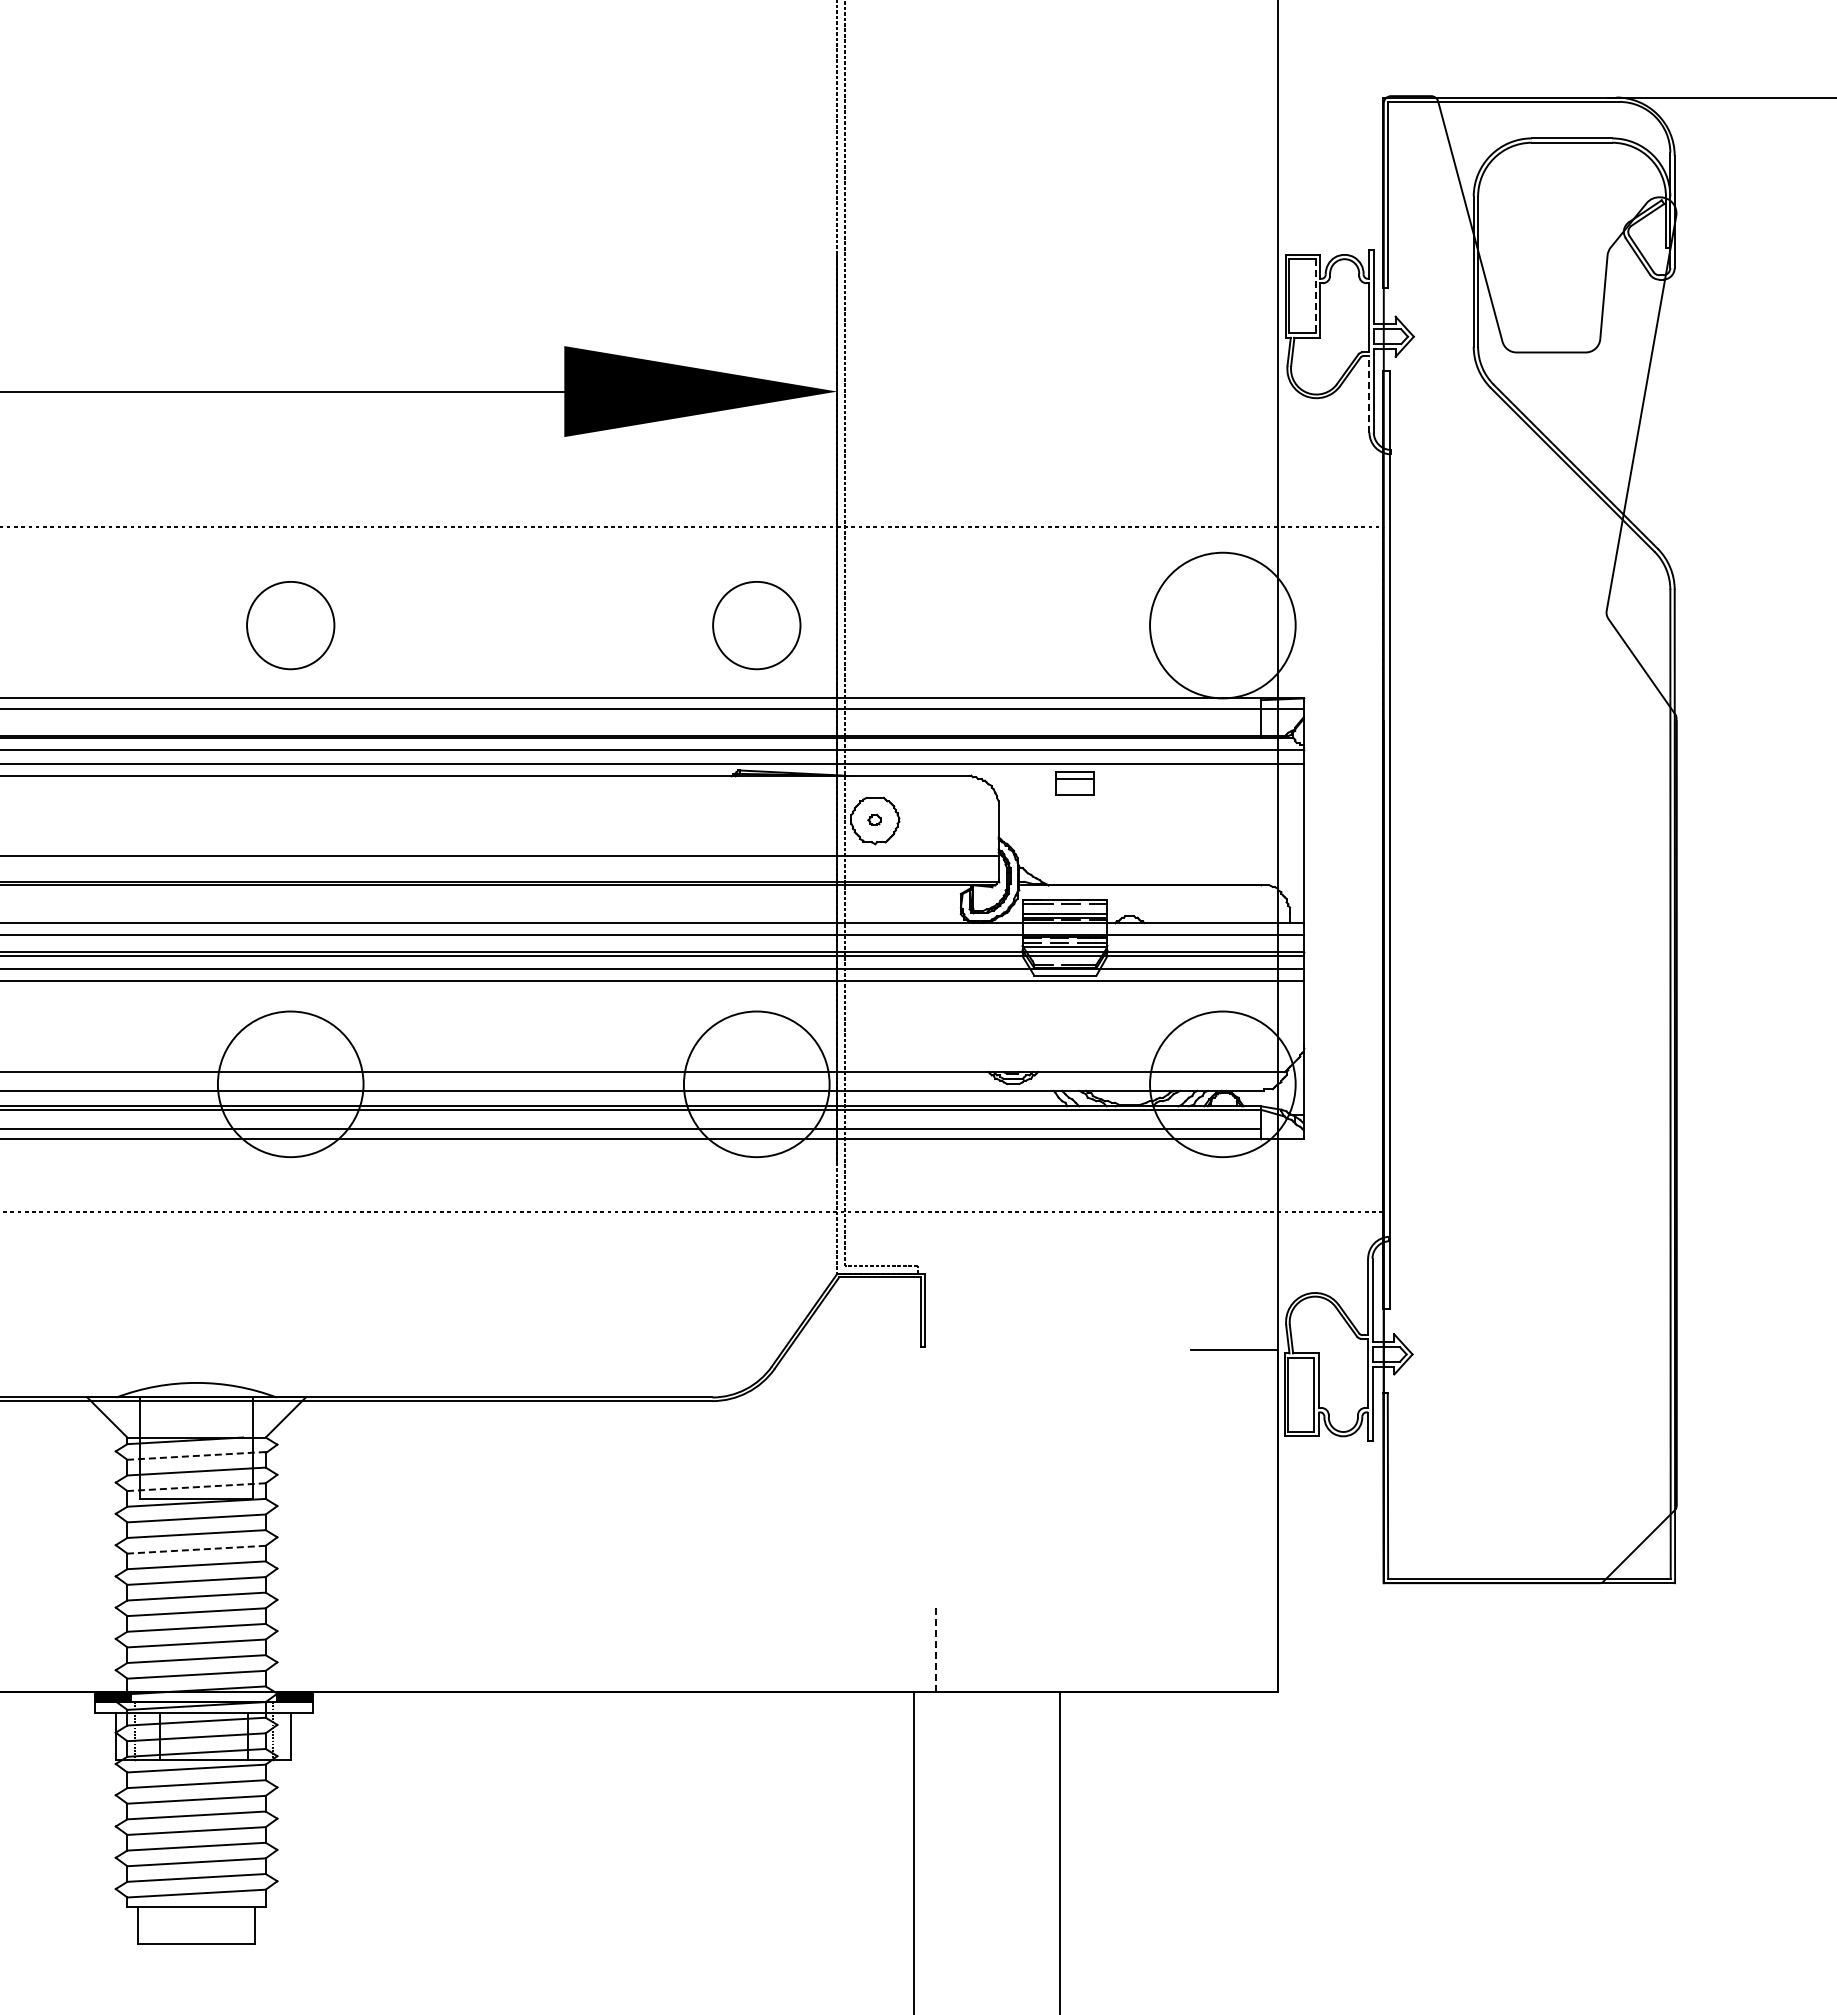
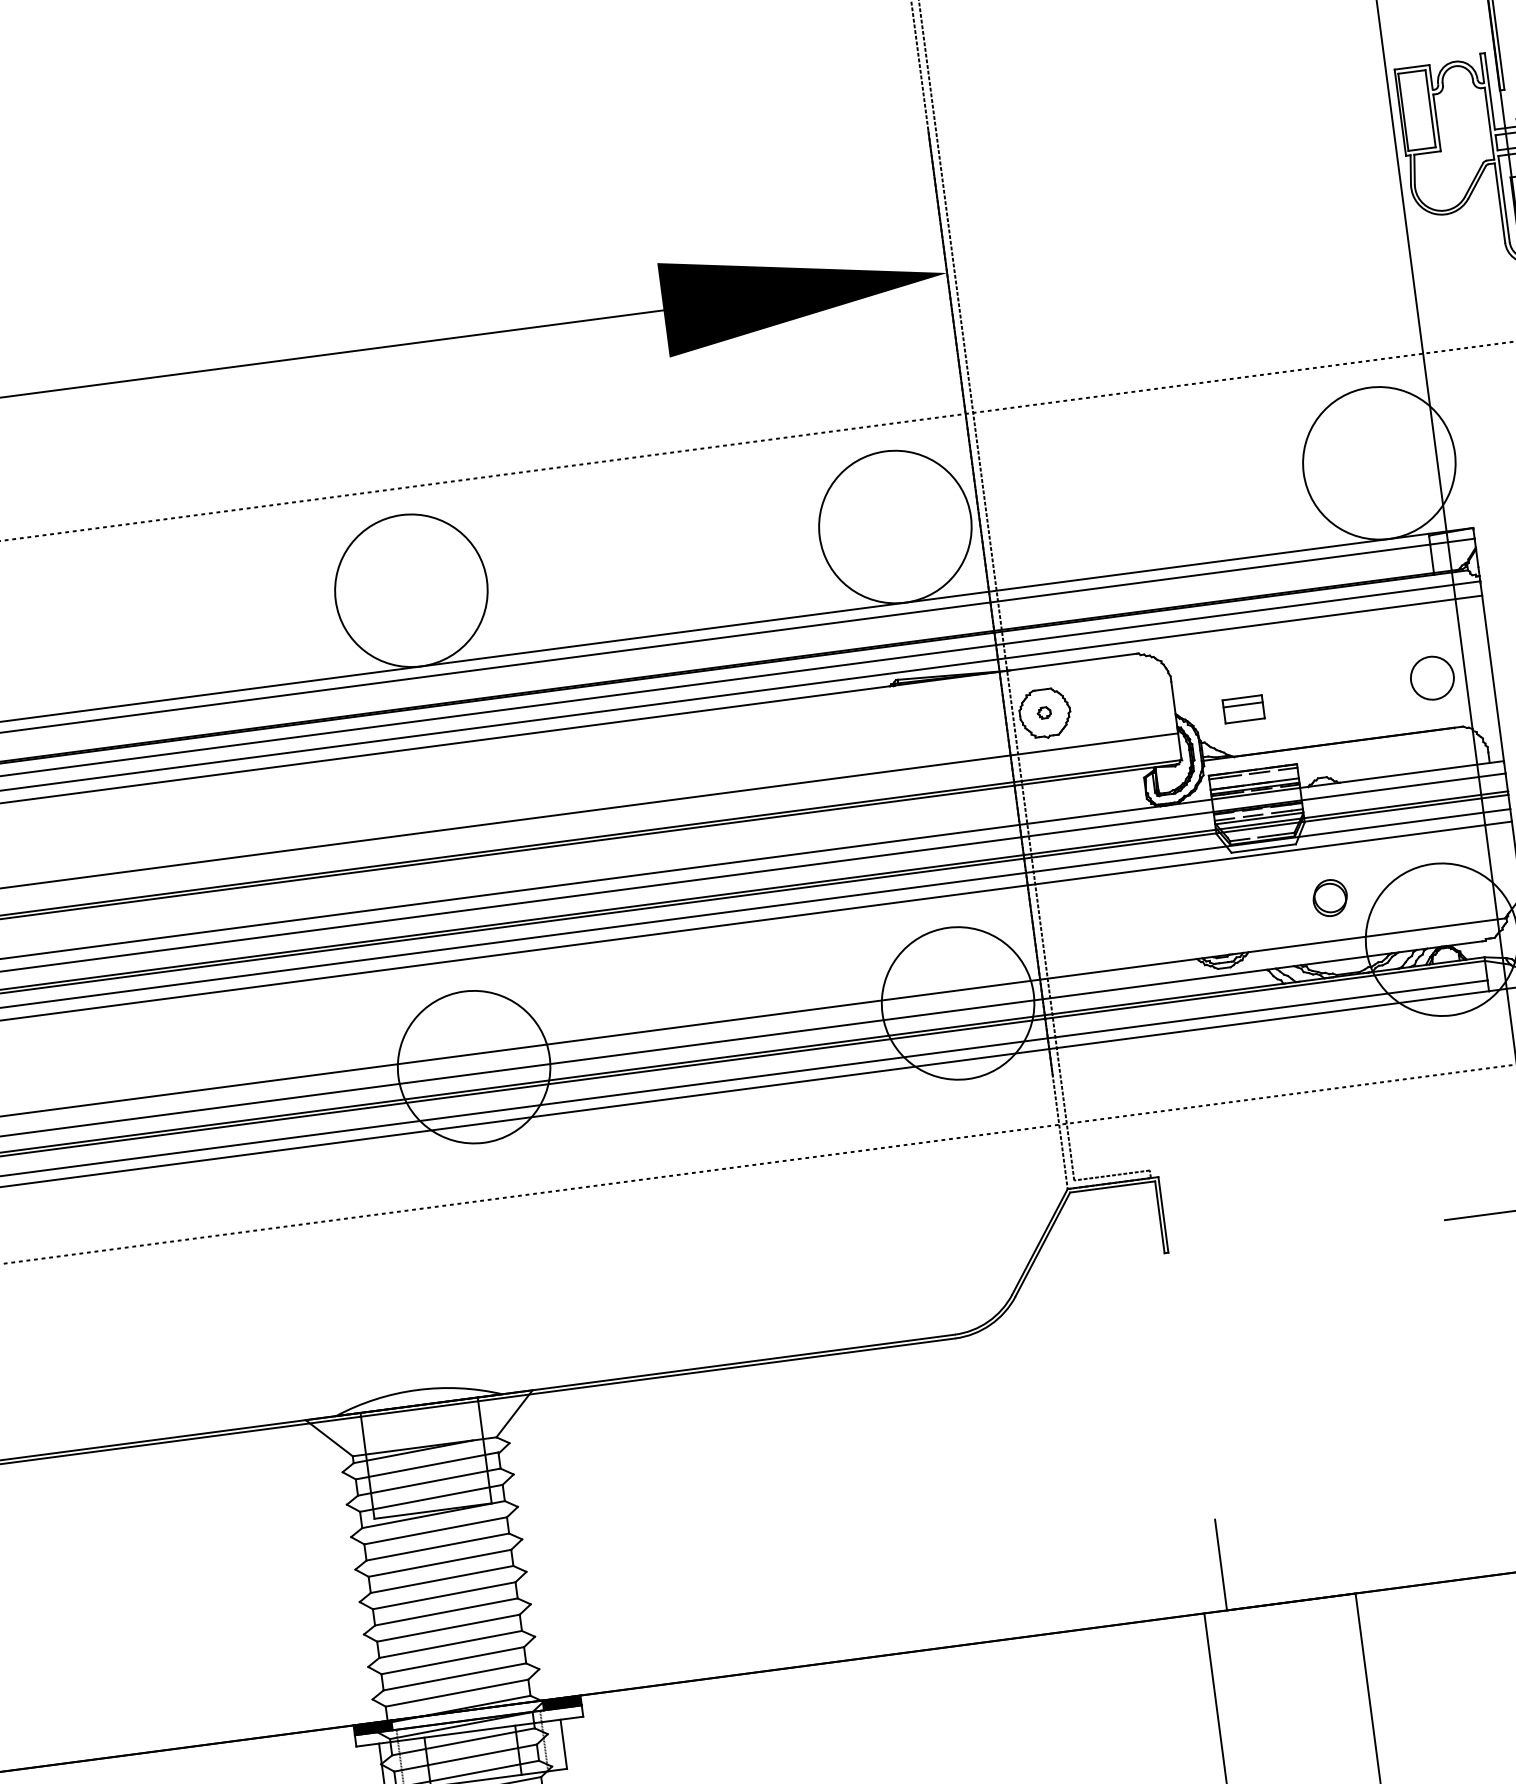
line: (1315, 296) -> (1430, 108), dashed -> solid
line: (1369, 393) -> (1499, 202), dashed -> solid
circle: (290, 625) -> (411, 590), size x1.67
circle: (756, 625) -> (895, 527), size x1.67
part: (1074, 783) -> (1243, 709), moved
circle: (1245, 835) -> (1431, 678), added
part: (1122, 1030) -> (1330, 897), added
line: (196, 1455) -> (427, 1465), dashed -> solid
line: (196, 1487) -> (431, 1498), dashed -> solid
line: (196, 1549) -> (439, 1563), dashed -> solid
line: (935, 1648) -> (1220, 1564), dashed -> solid

